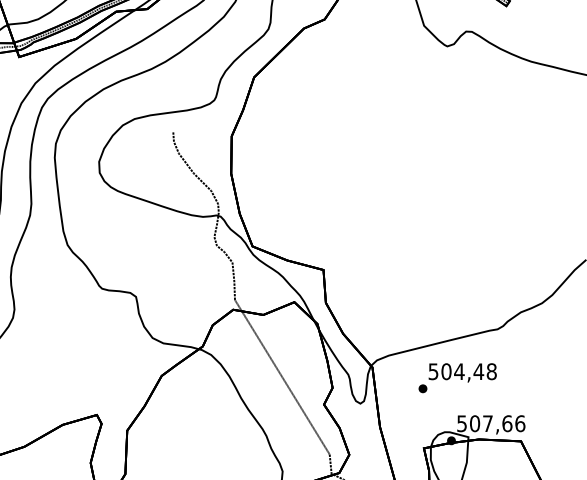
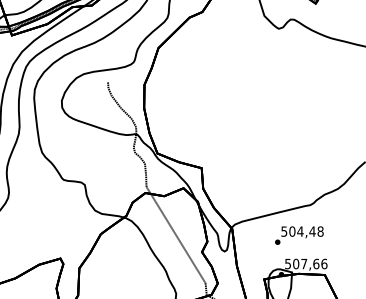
text: (457, 377) -> (299, 235), moved

